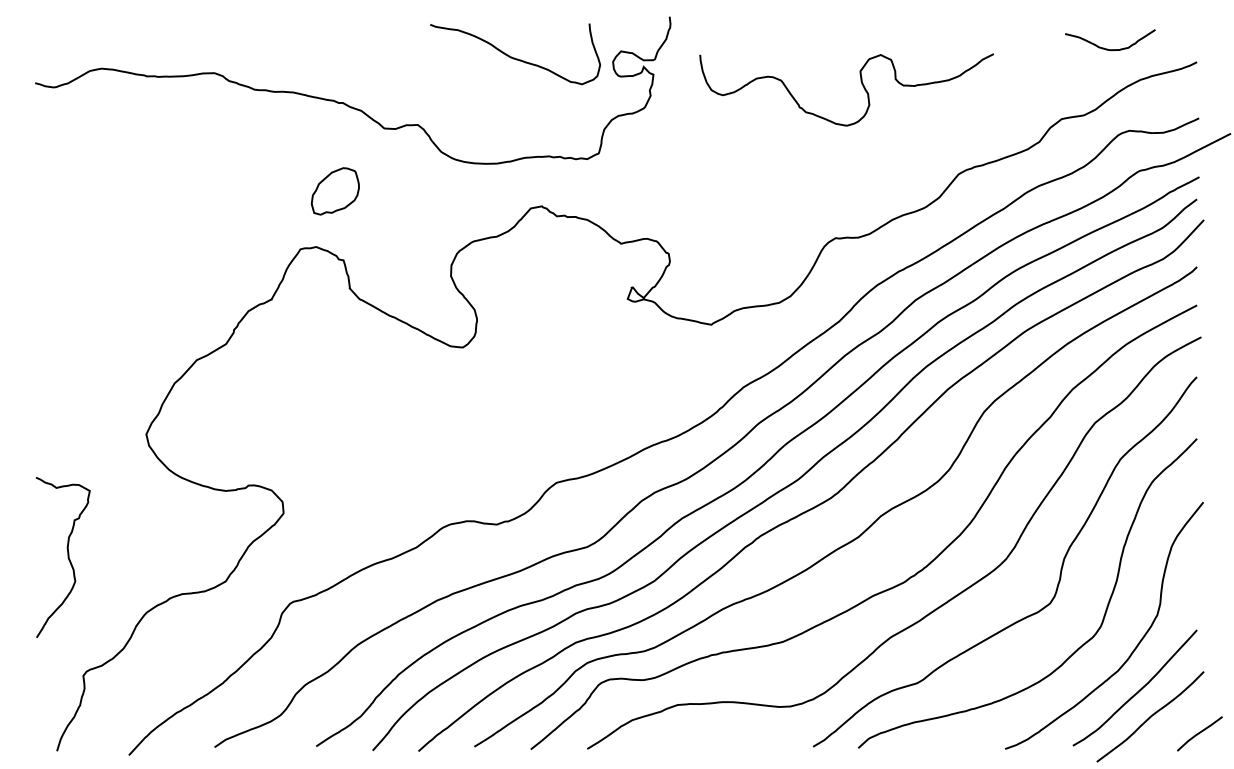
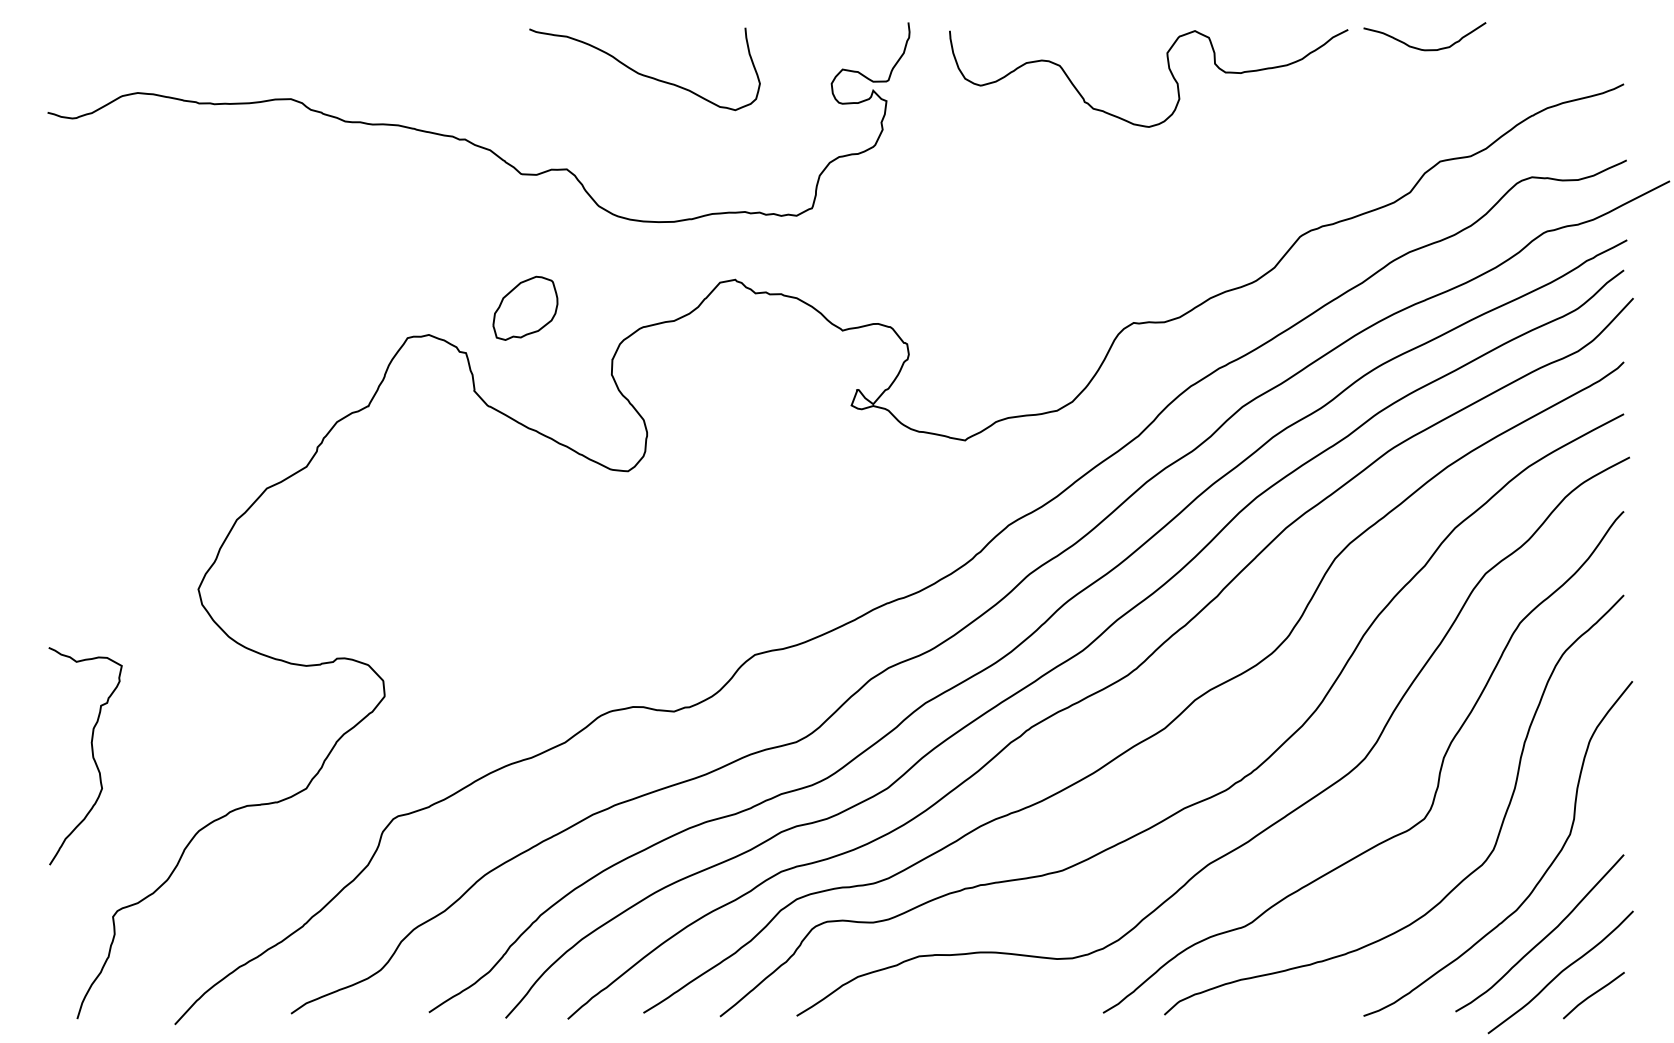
curve: (1107, 48) -> (1421, 48), moved
curve: (514, 57) -> (643, 73), moved
curve: (861, 84) -> (1168, 71), moved
part: (334, 191) -> (524, 308), moved
line: (1199, 733) -> (1593, 994), moved

